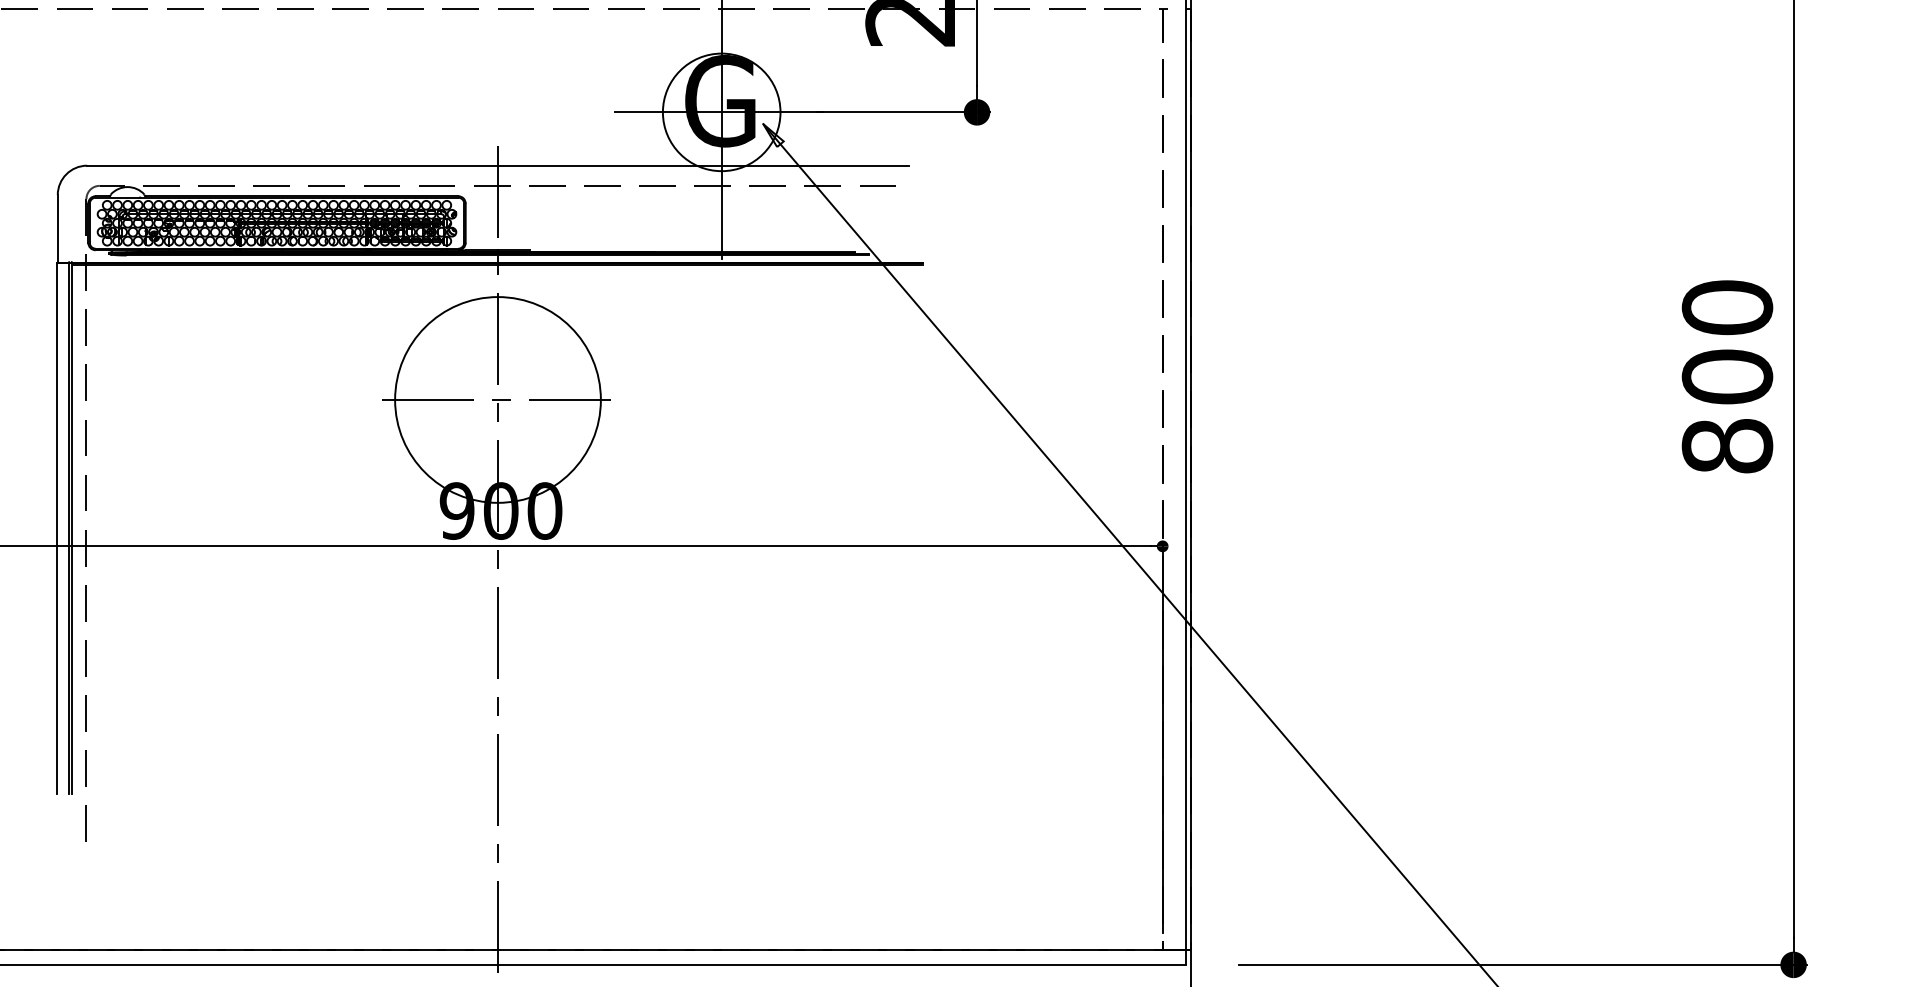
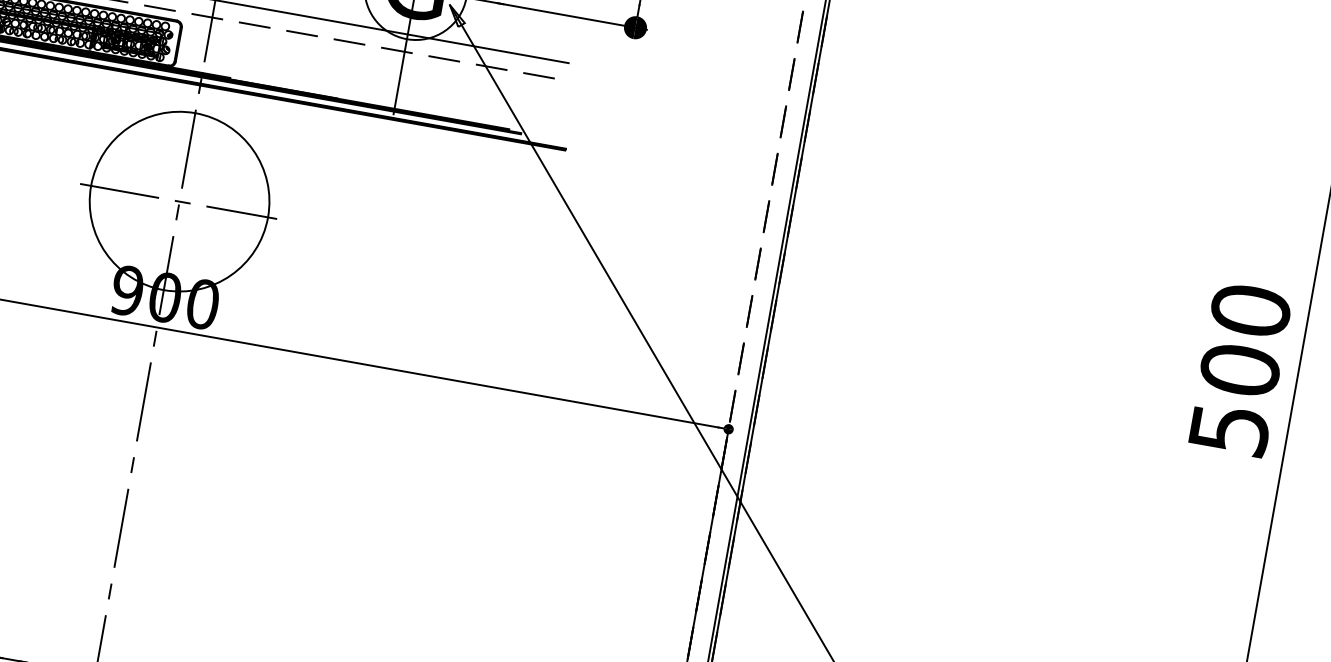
text: (1727, 446) -> (1229, 429), 800 -> 500

